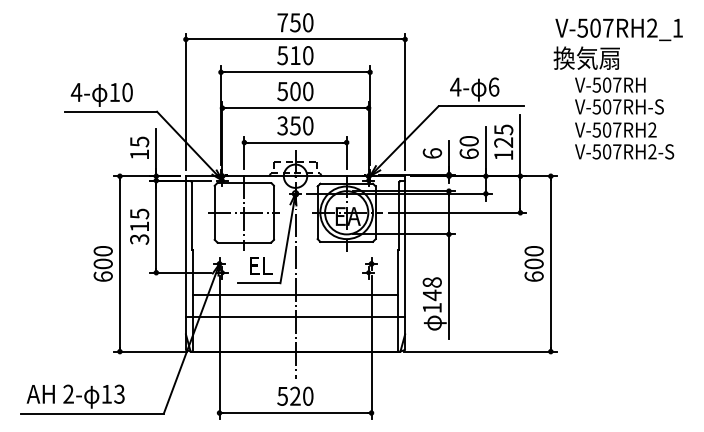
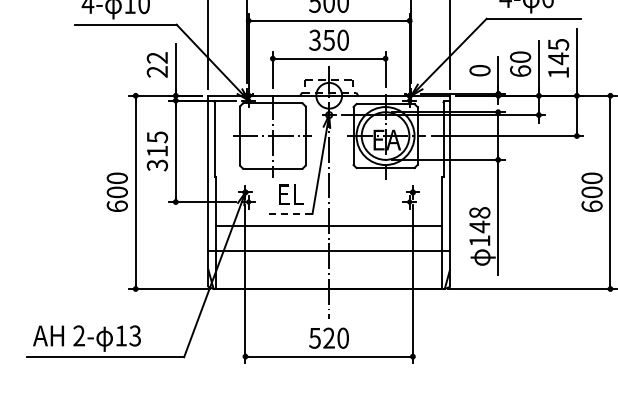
text: (503, 142) -> (558, 58), 125 -> 145
text: (139, 147) -> (157, 64), 15 -> 22
text: (431, 153) -> (478, 70), 6 -> 0
line: (258, 283) -> (288, 213), solid -> dashed

